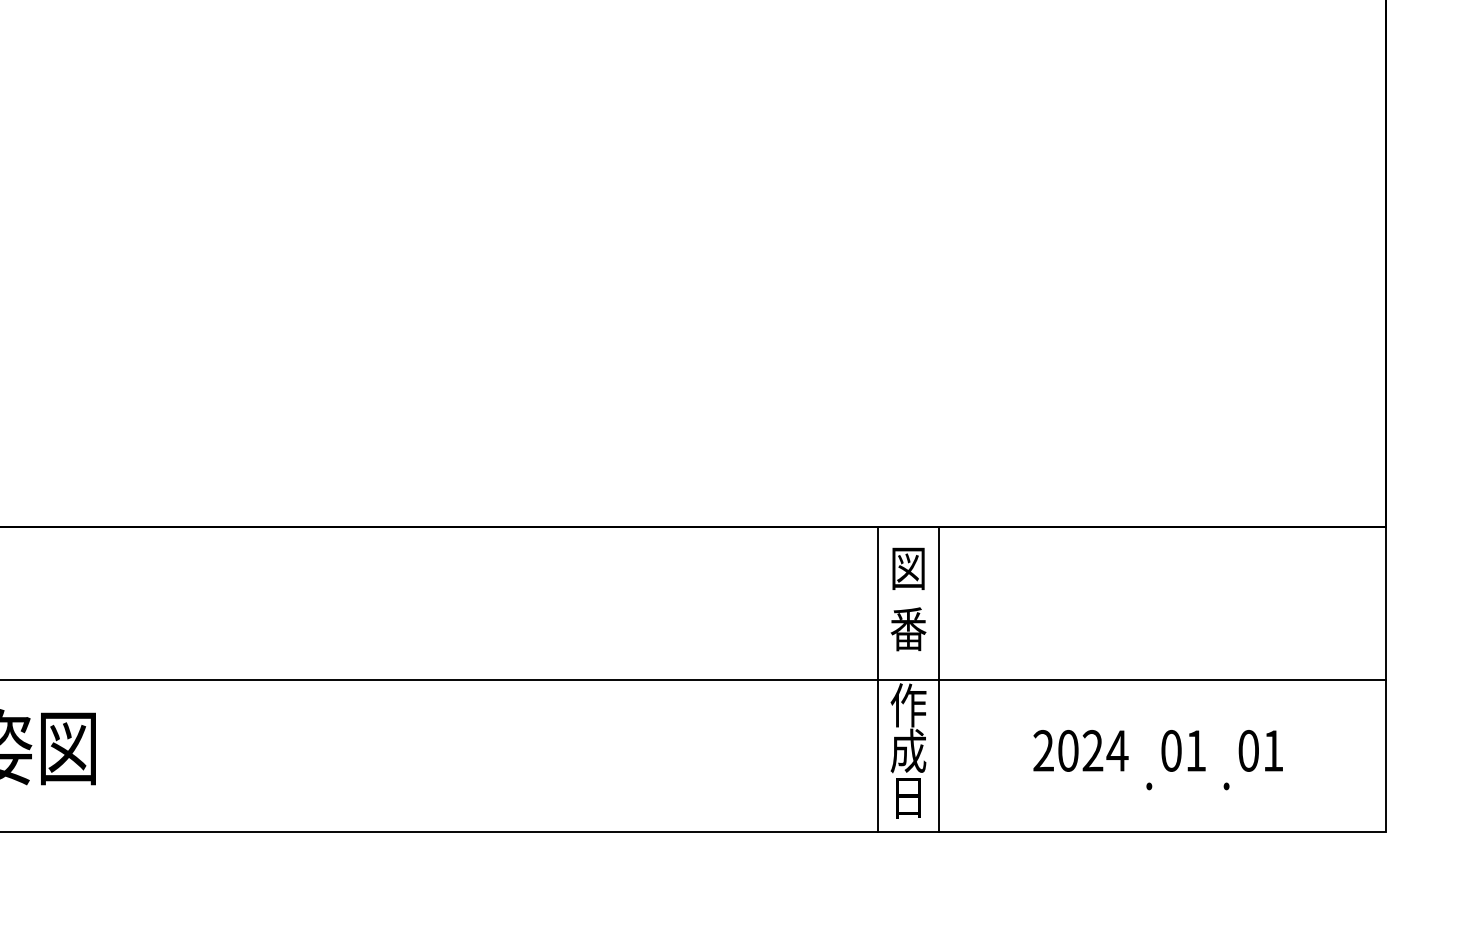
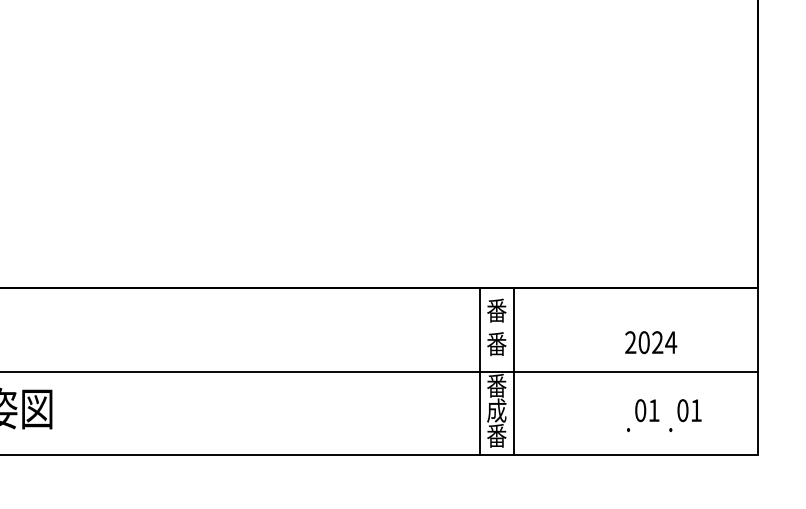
text: (907, 567) -> (496, 310), 図 -> 番
text: (907, 704) -> (496, 385), 作 -> 番
text: (1081, 750) -> (651, 342), moved
text: (907, 796) -> (496, 435), 日 -> 番

